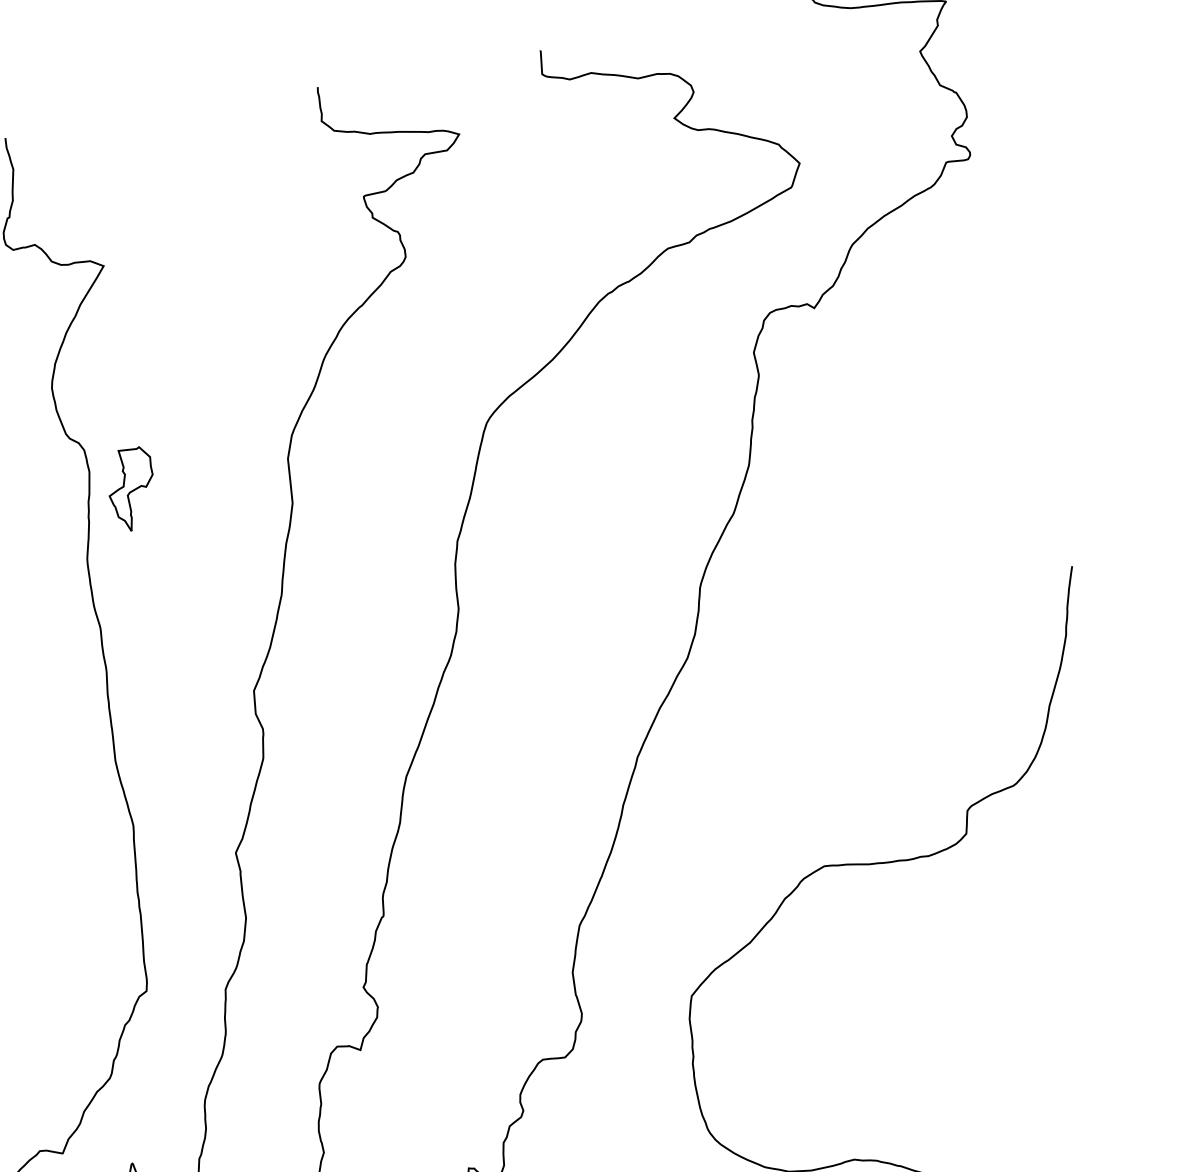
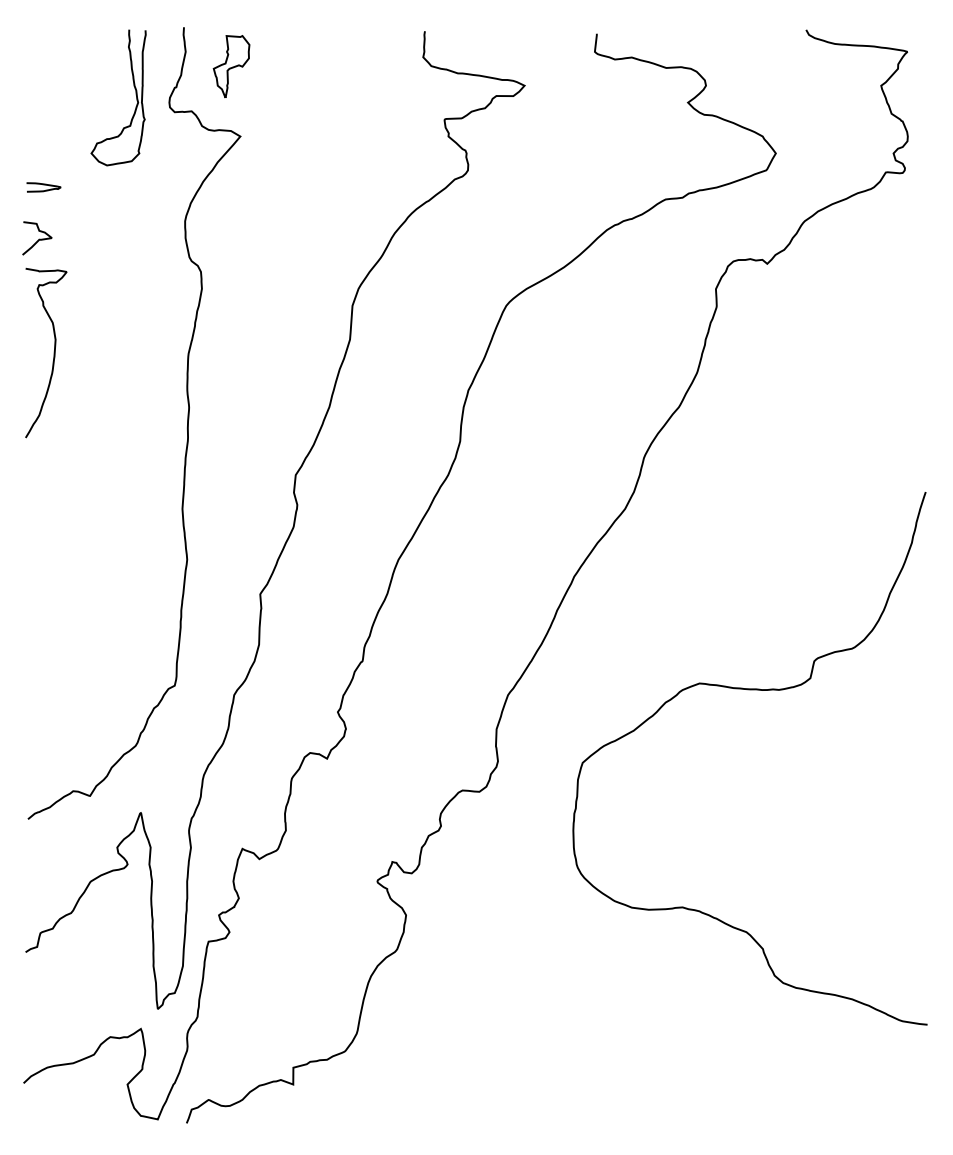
part: (131, 489) -> (231, 66), moved

